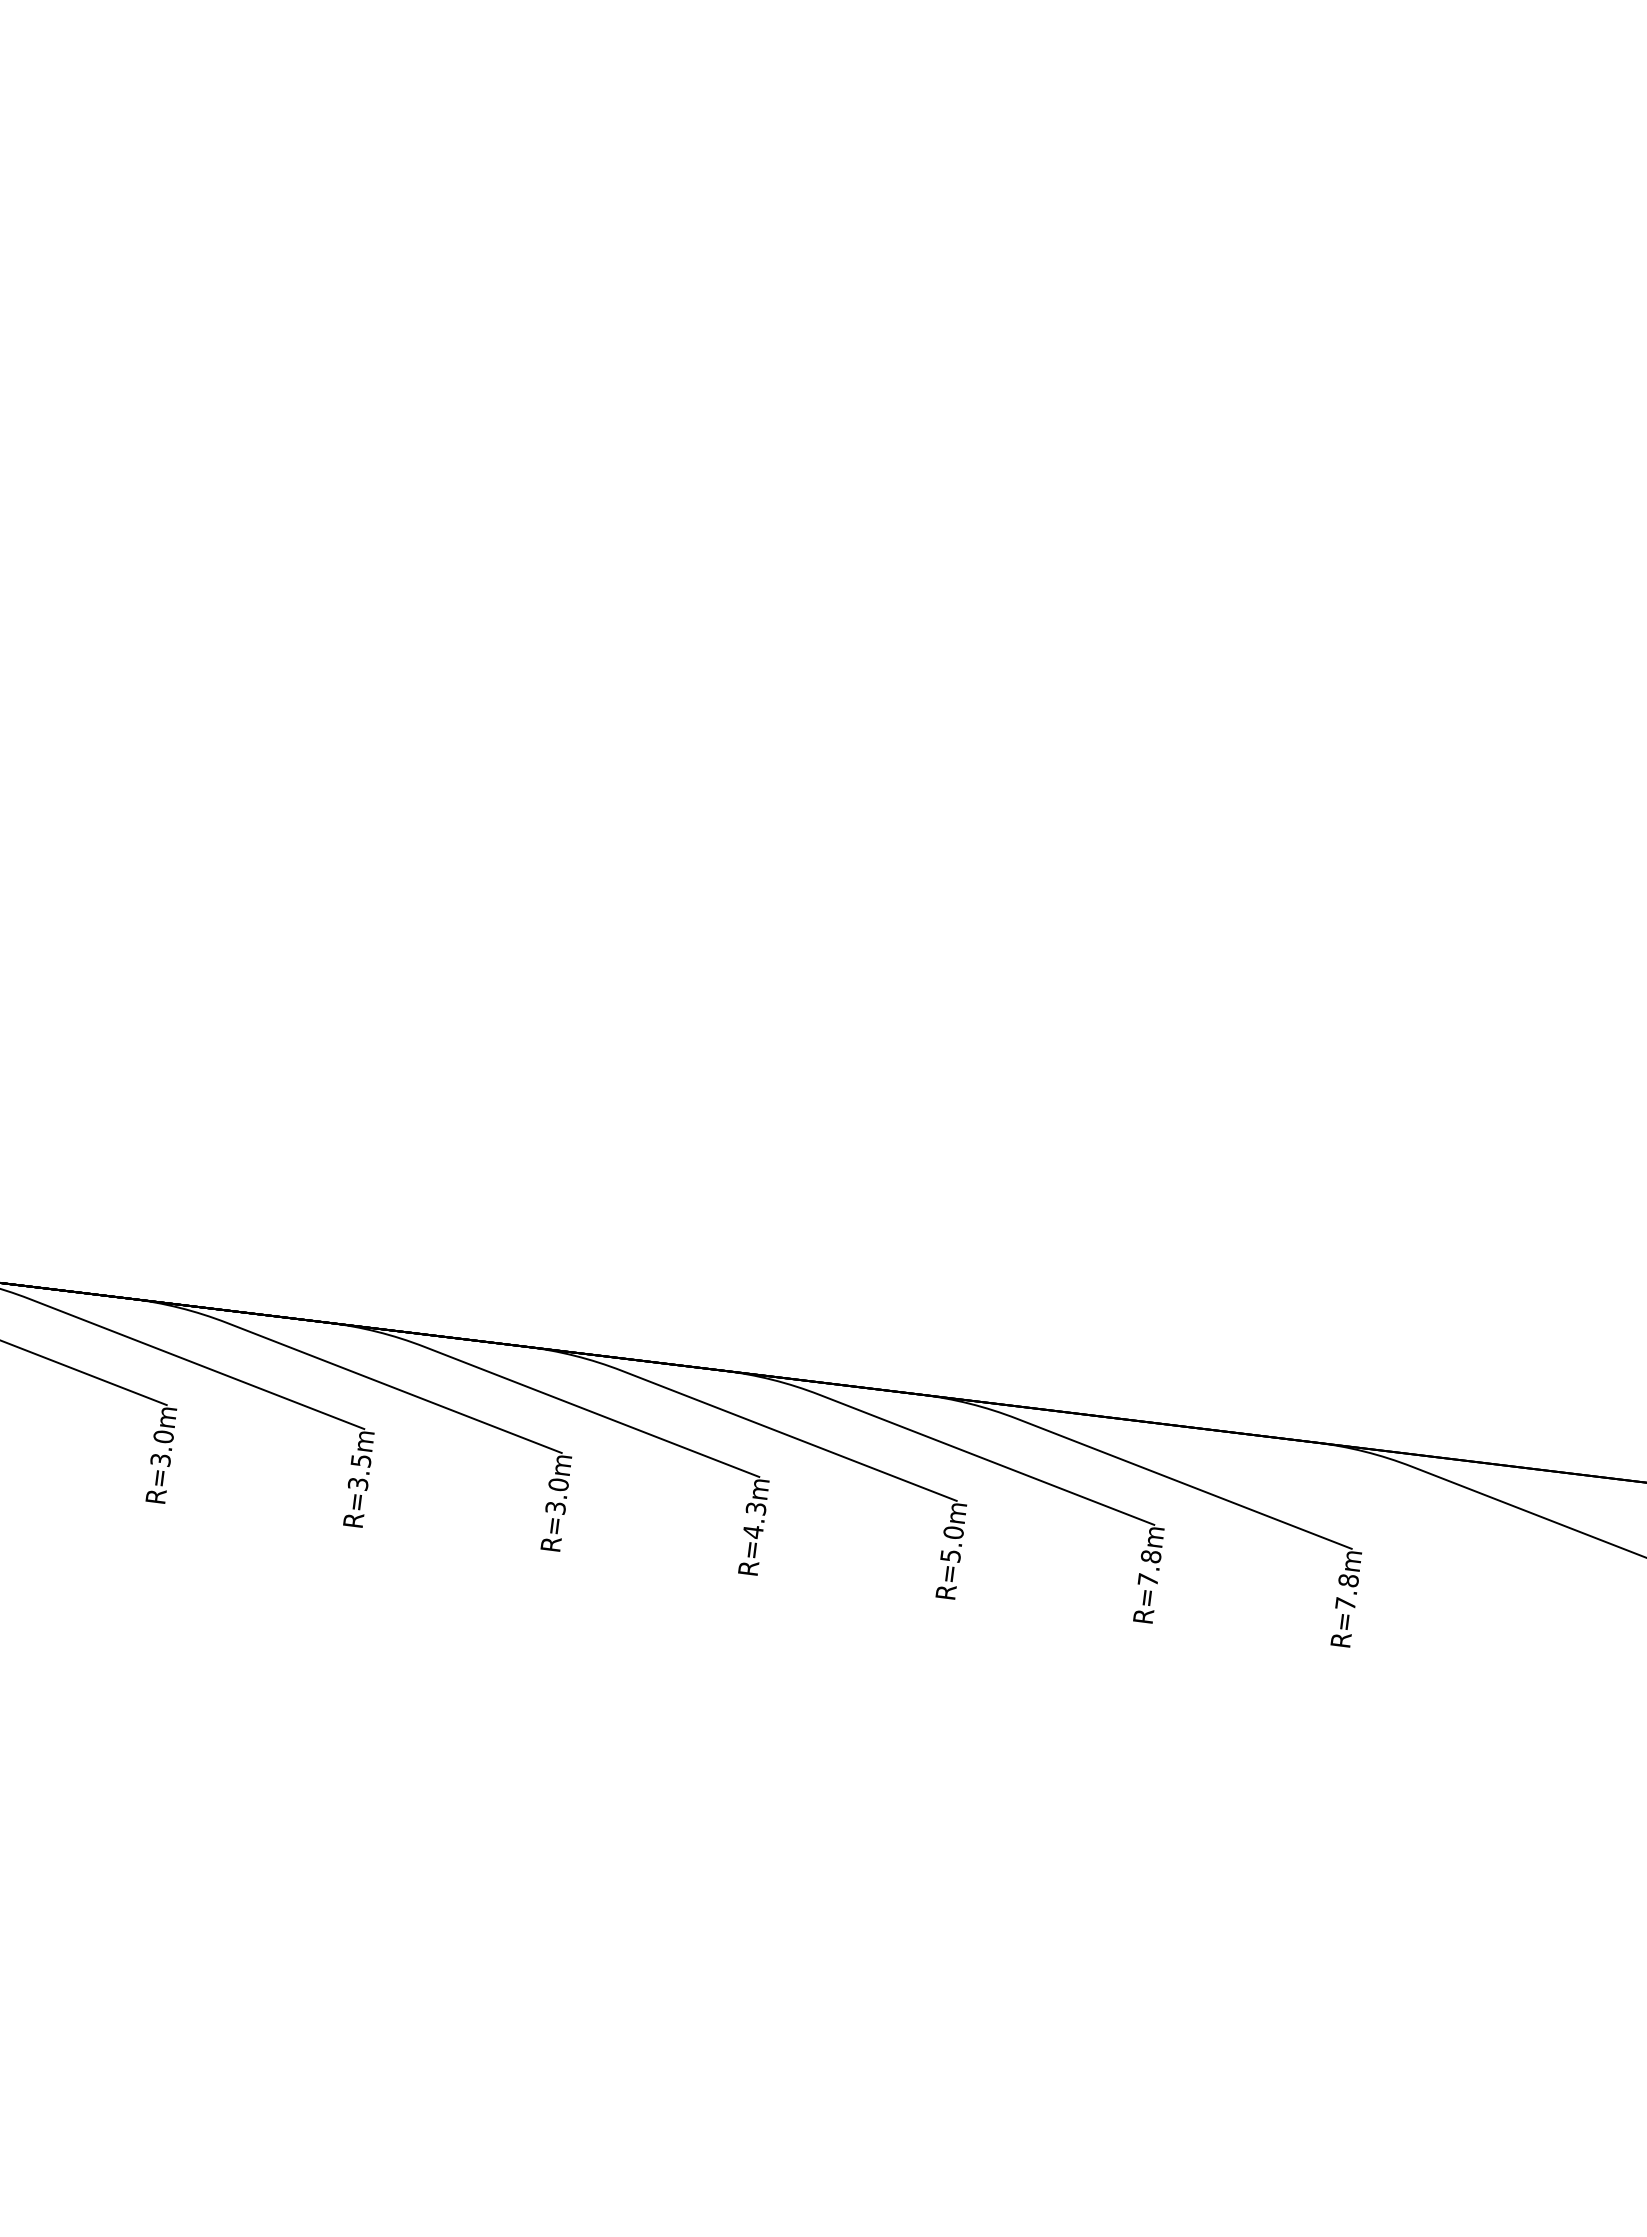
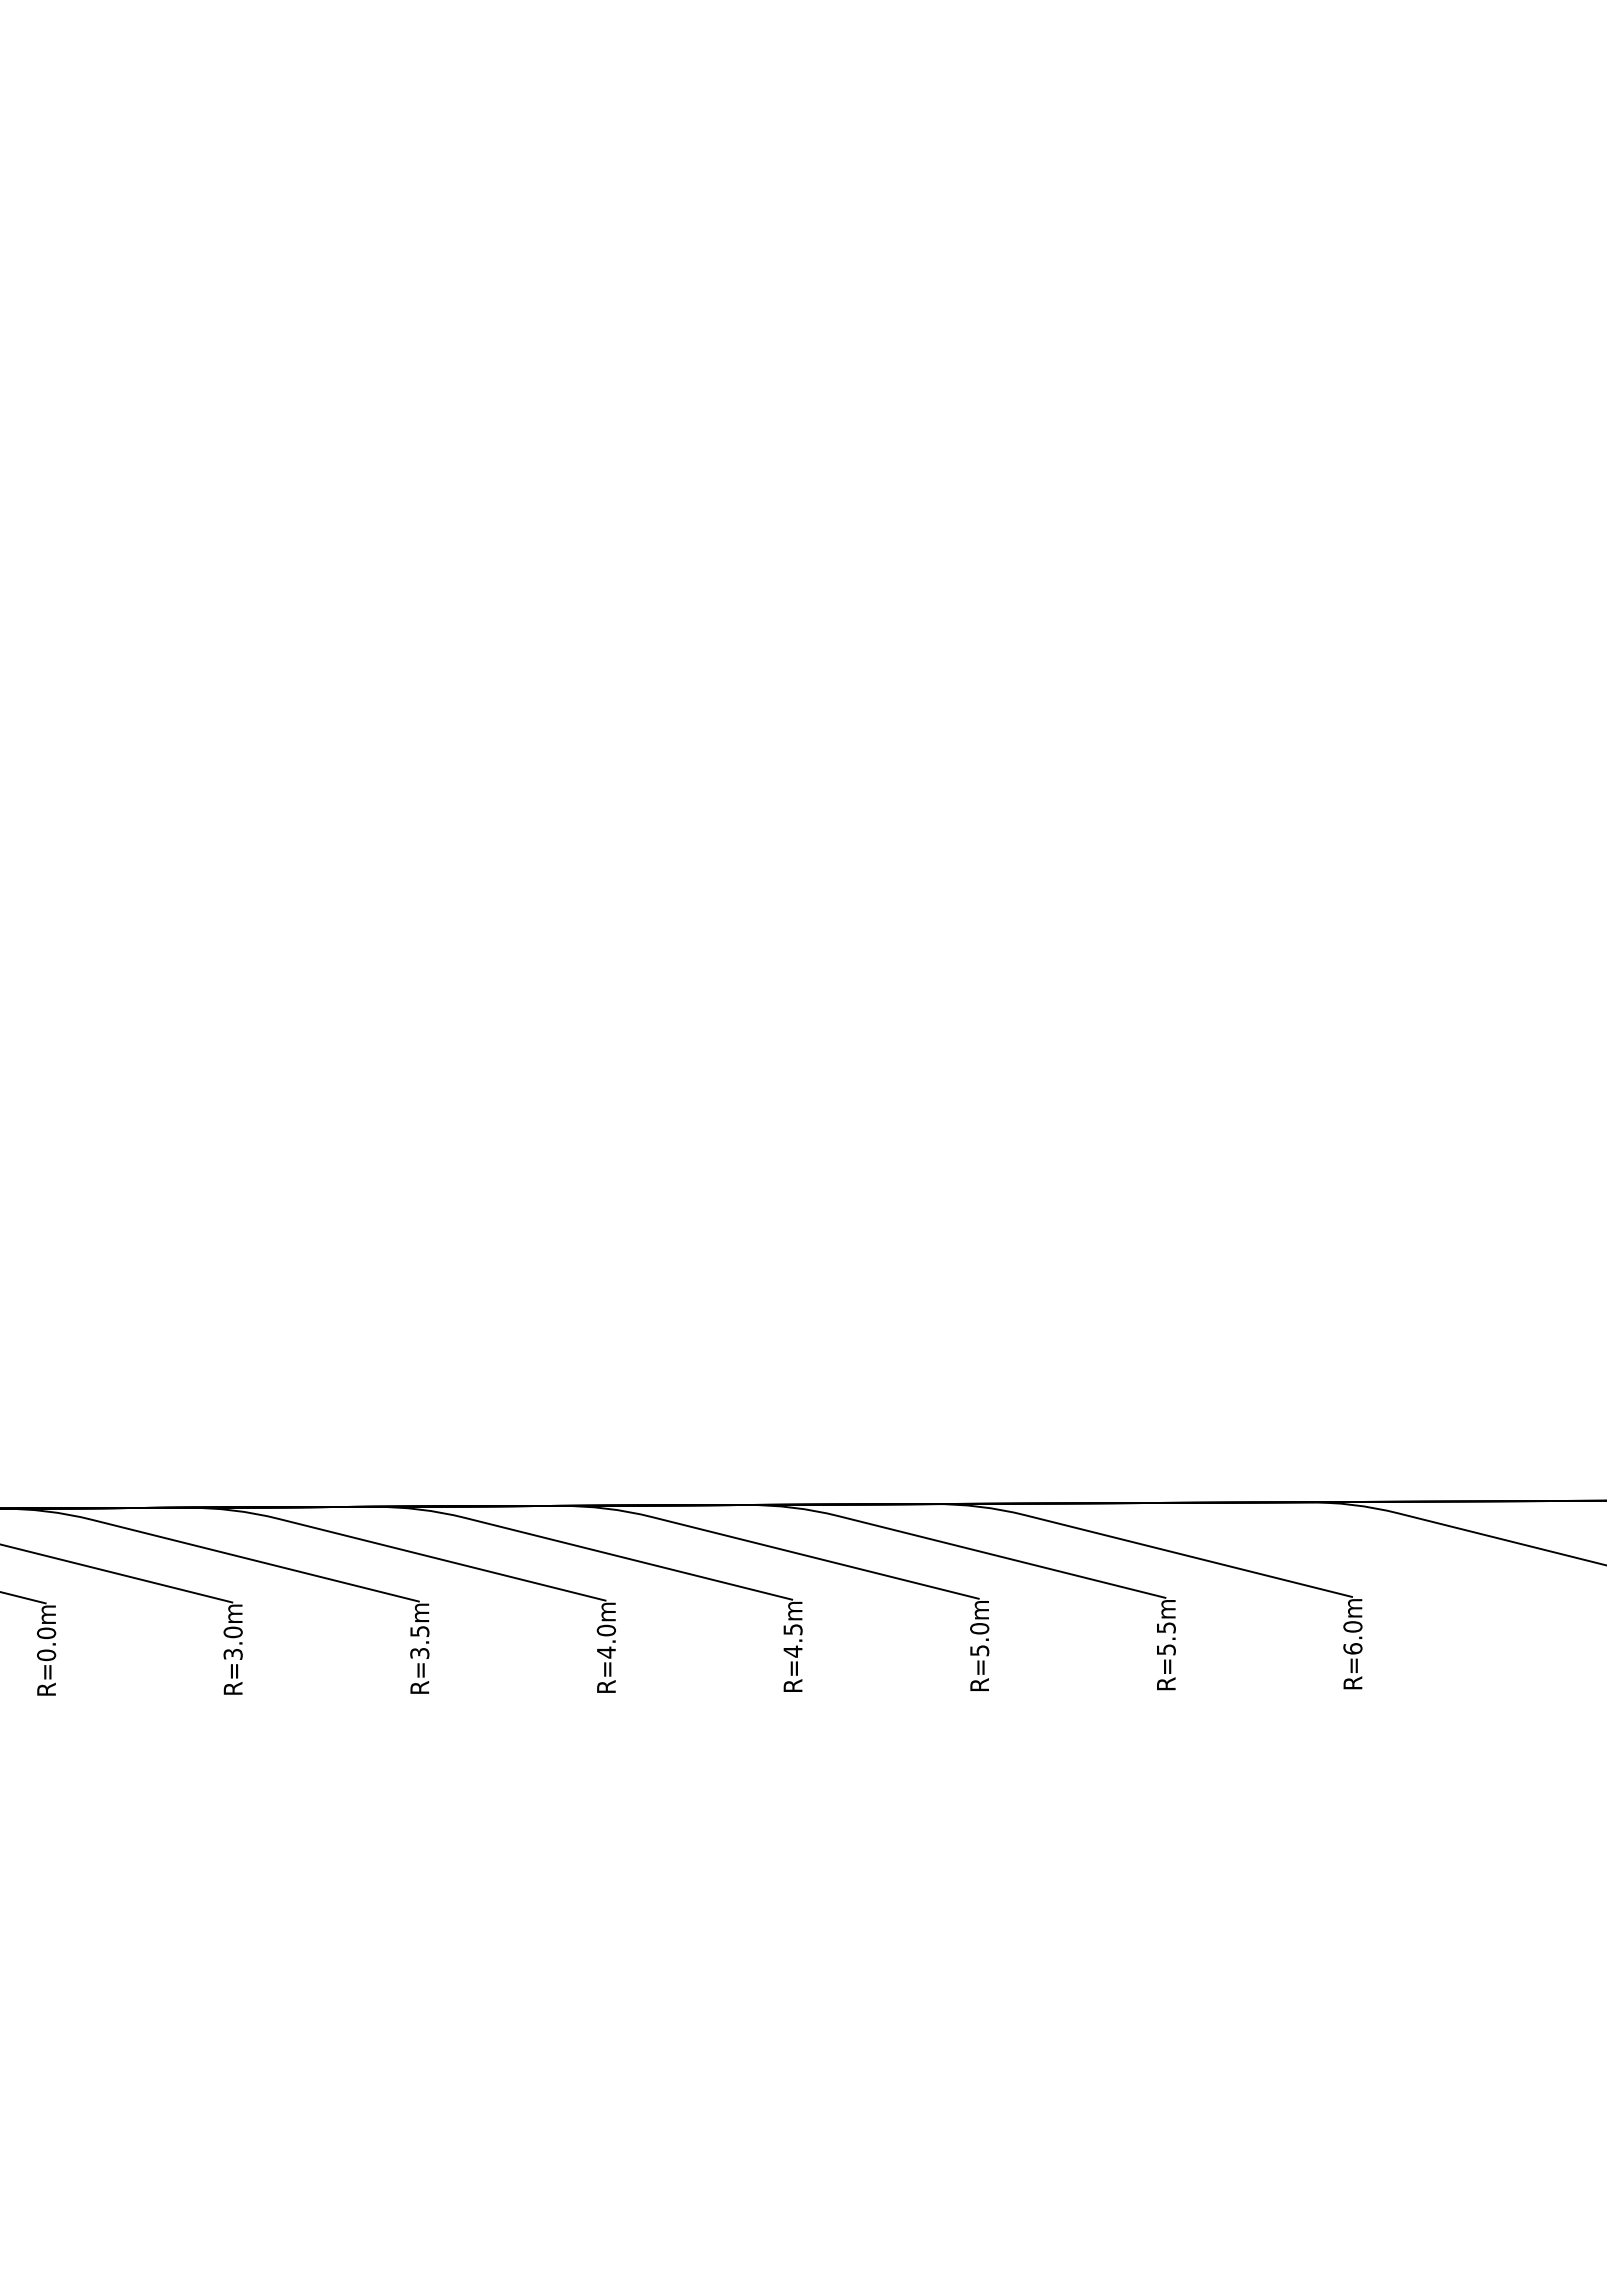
text: (555, 1508) -> (606, 1652), R=3.0m -> R=4.0m
text: (755, 1508) -> (792, 1629), R=4.3m -> R=4.5m
text: (1148, 1567) -> (1165, 1638), R=7.8m -> R=5.5m
text: (1346, 1591) -> (1352, 1637), R=7.8m -> R=6.0m

